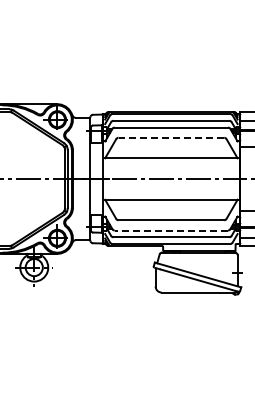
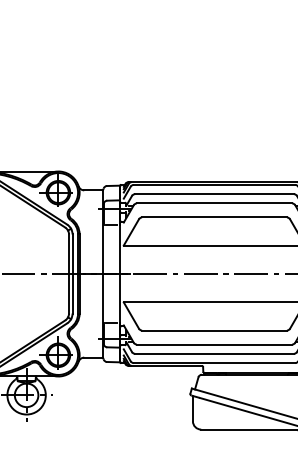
line: (171, 137) -> (214, 217), dashed -> solid
line: (171, 230) -> (214, 344), dashed -> solid

